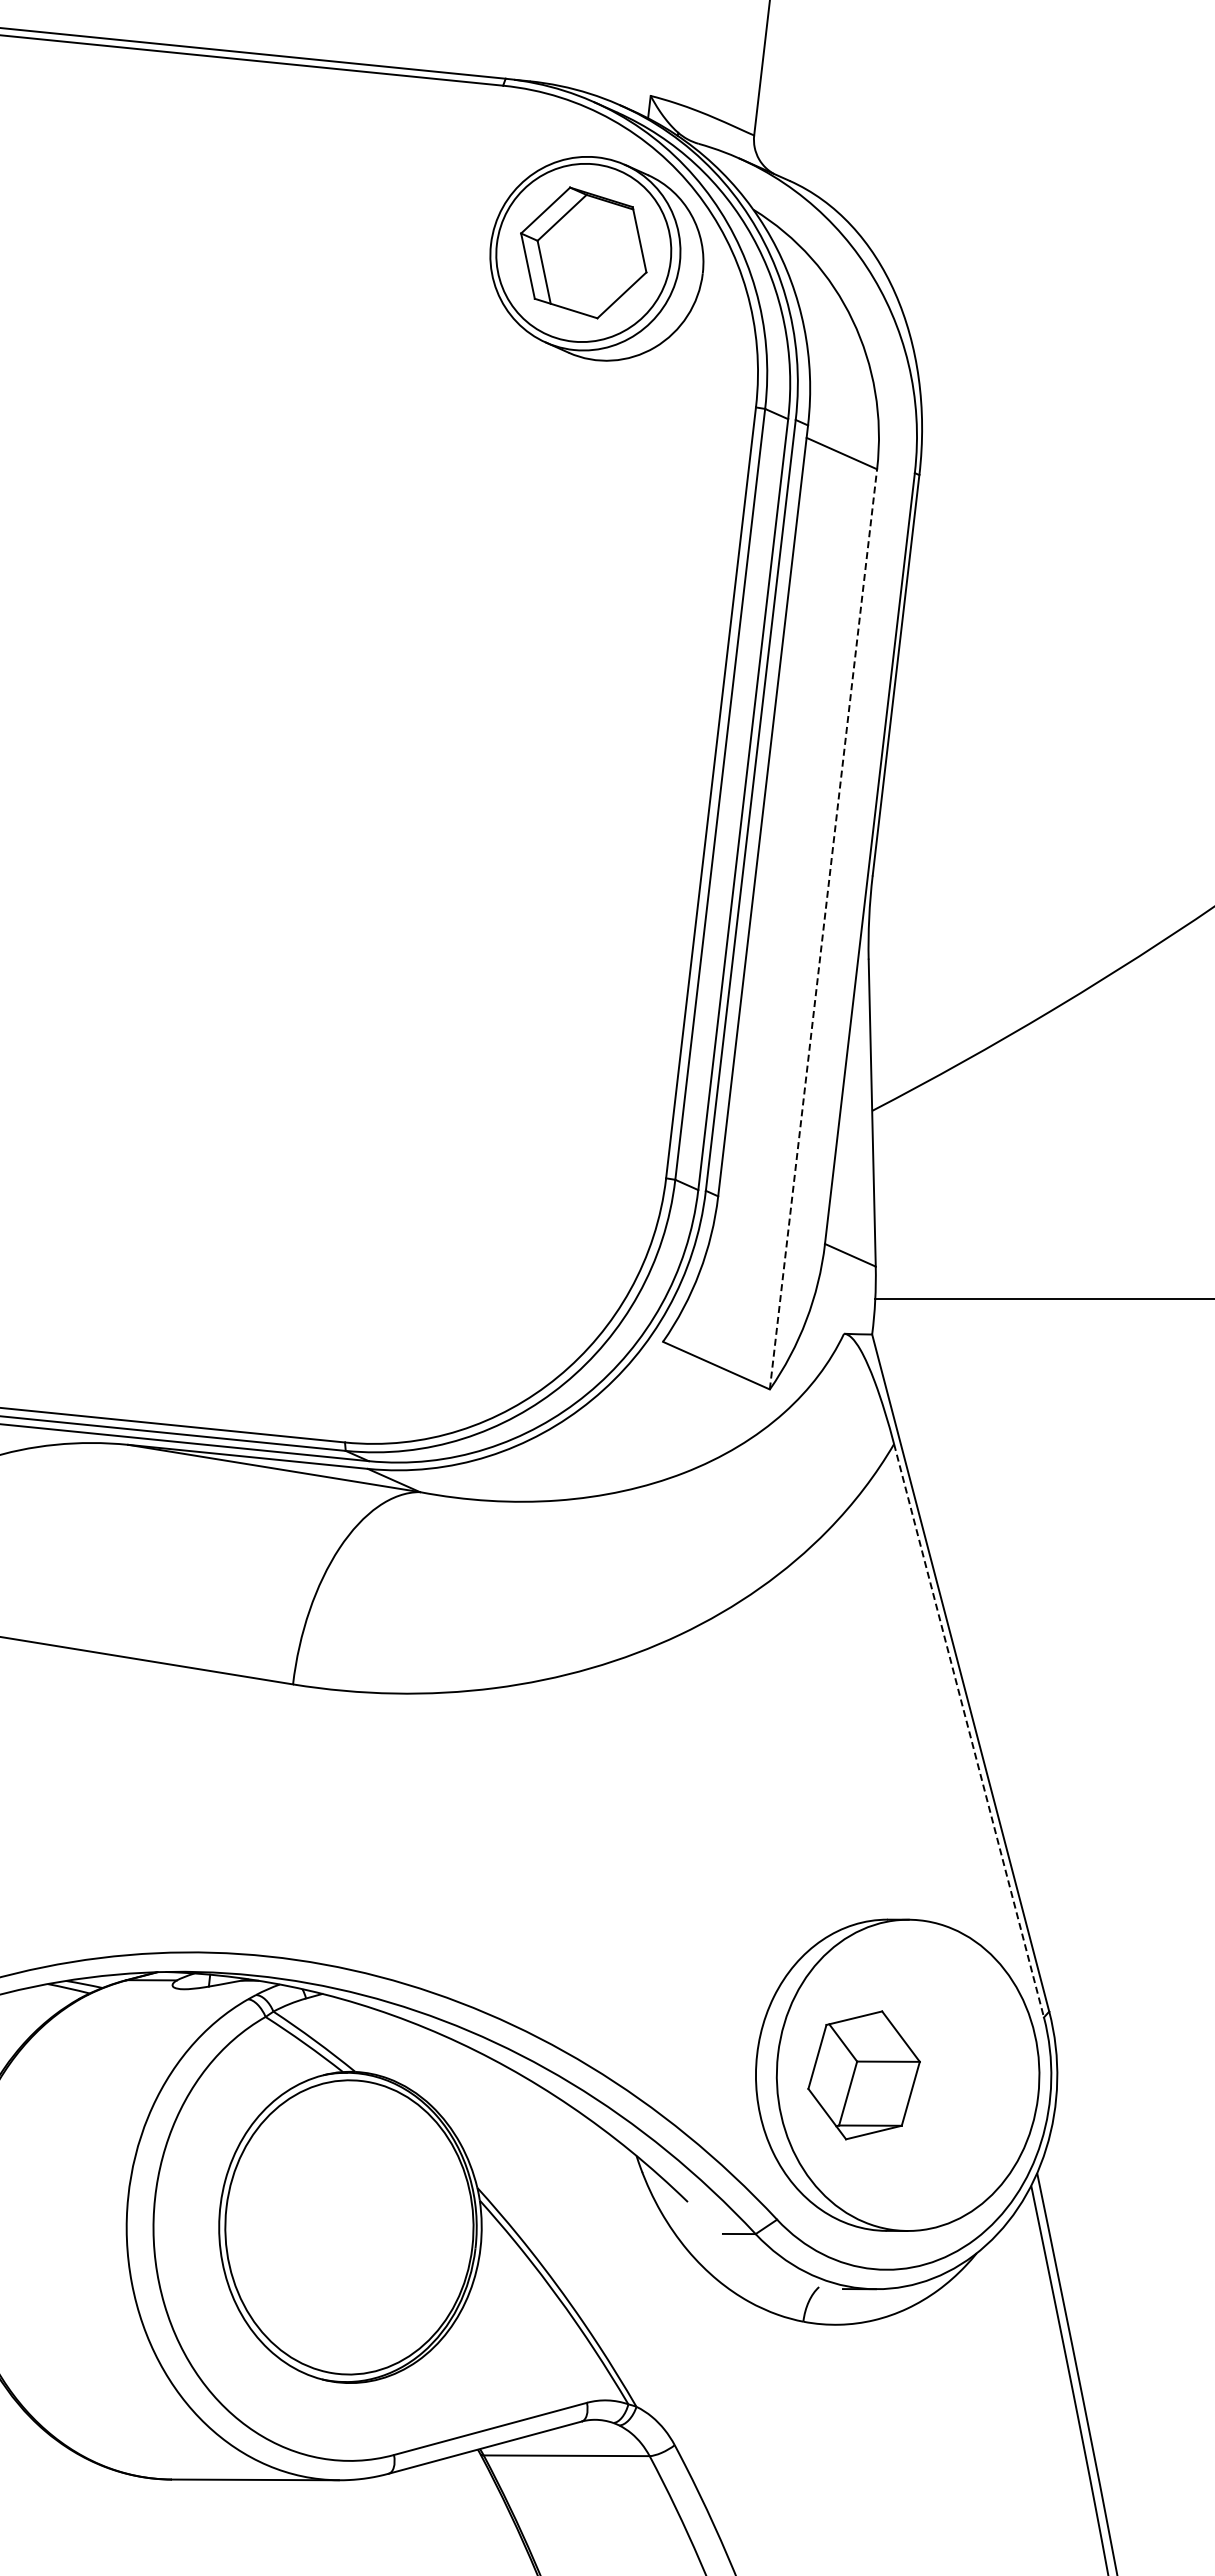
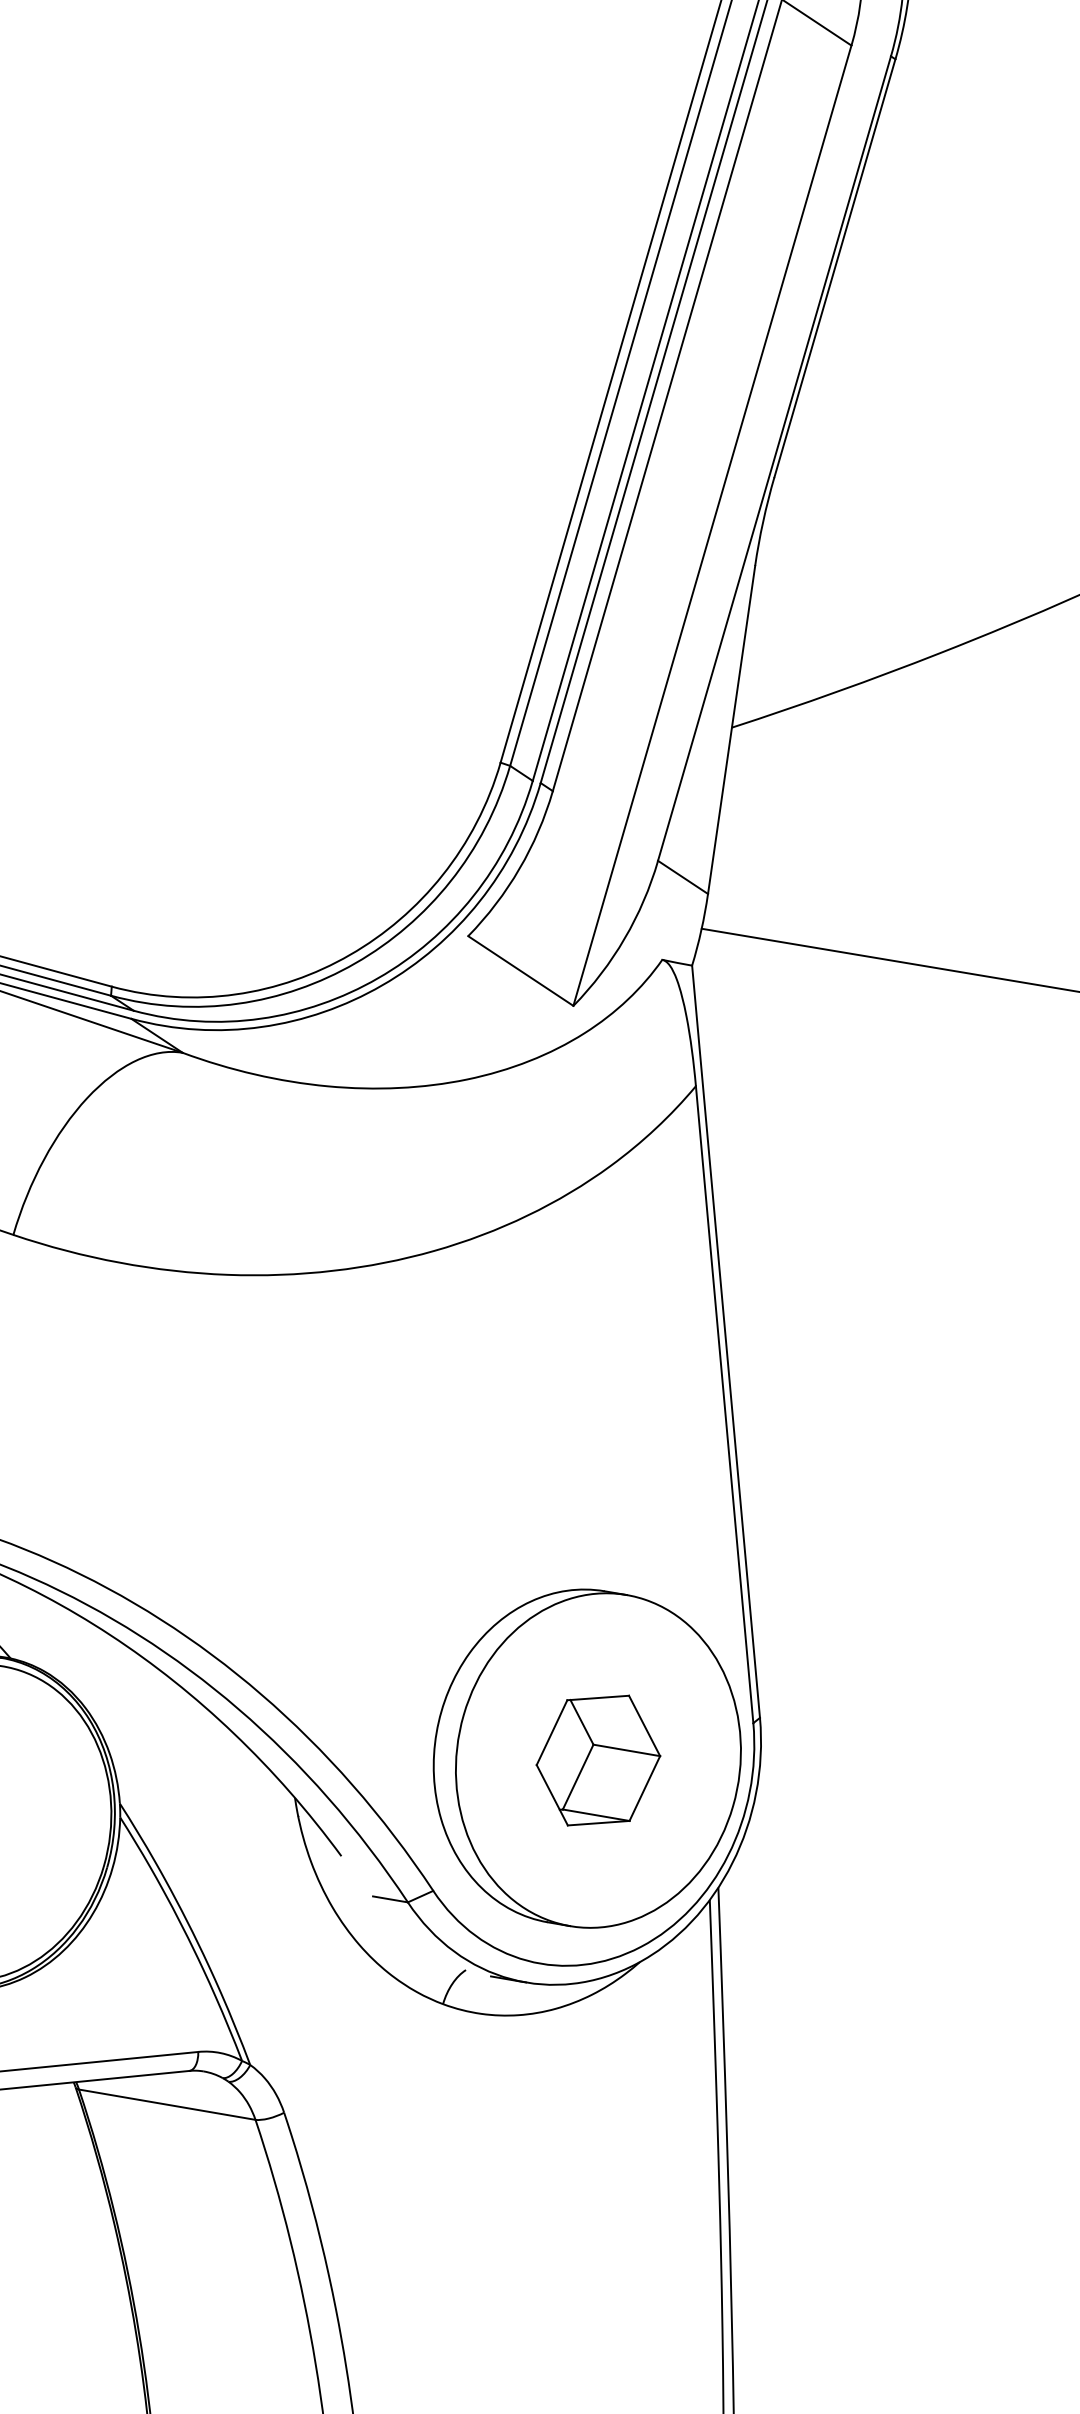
line: (823, 928) -> (712, 524), dashed -> solid
line: (969, 1731) -> (725, 1405), dashed -> solid
part: (863, 2075) -> (597, 1760), moved

